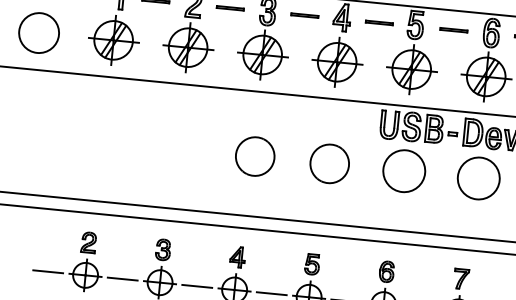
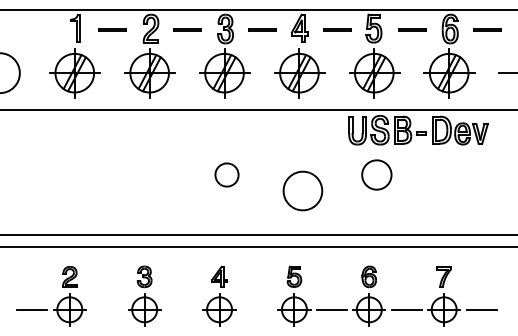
part: (254, 156) -> (226, 174), size x0.6
part: (329, 163) -> (302, 190), moved
circle: (404, 170) -> (376, 174), size x0.7
circle: (478, 177) -> (451, 174), removed
line: (123, 278) -> (107, 309), removed
line: (196, 285) -> (181, 309), removed
line: (271, 293) -> (256, 309), removed

